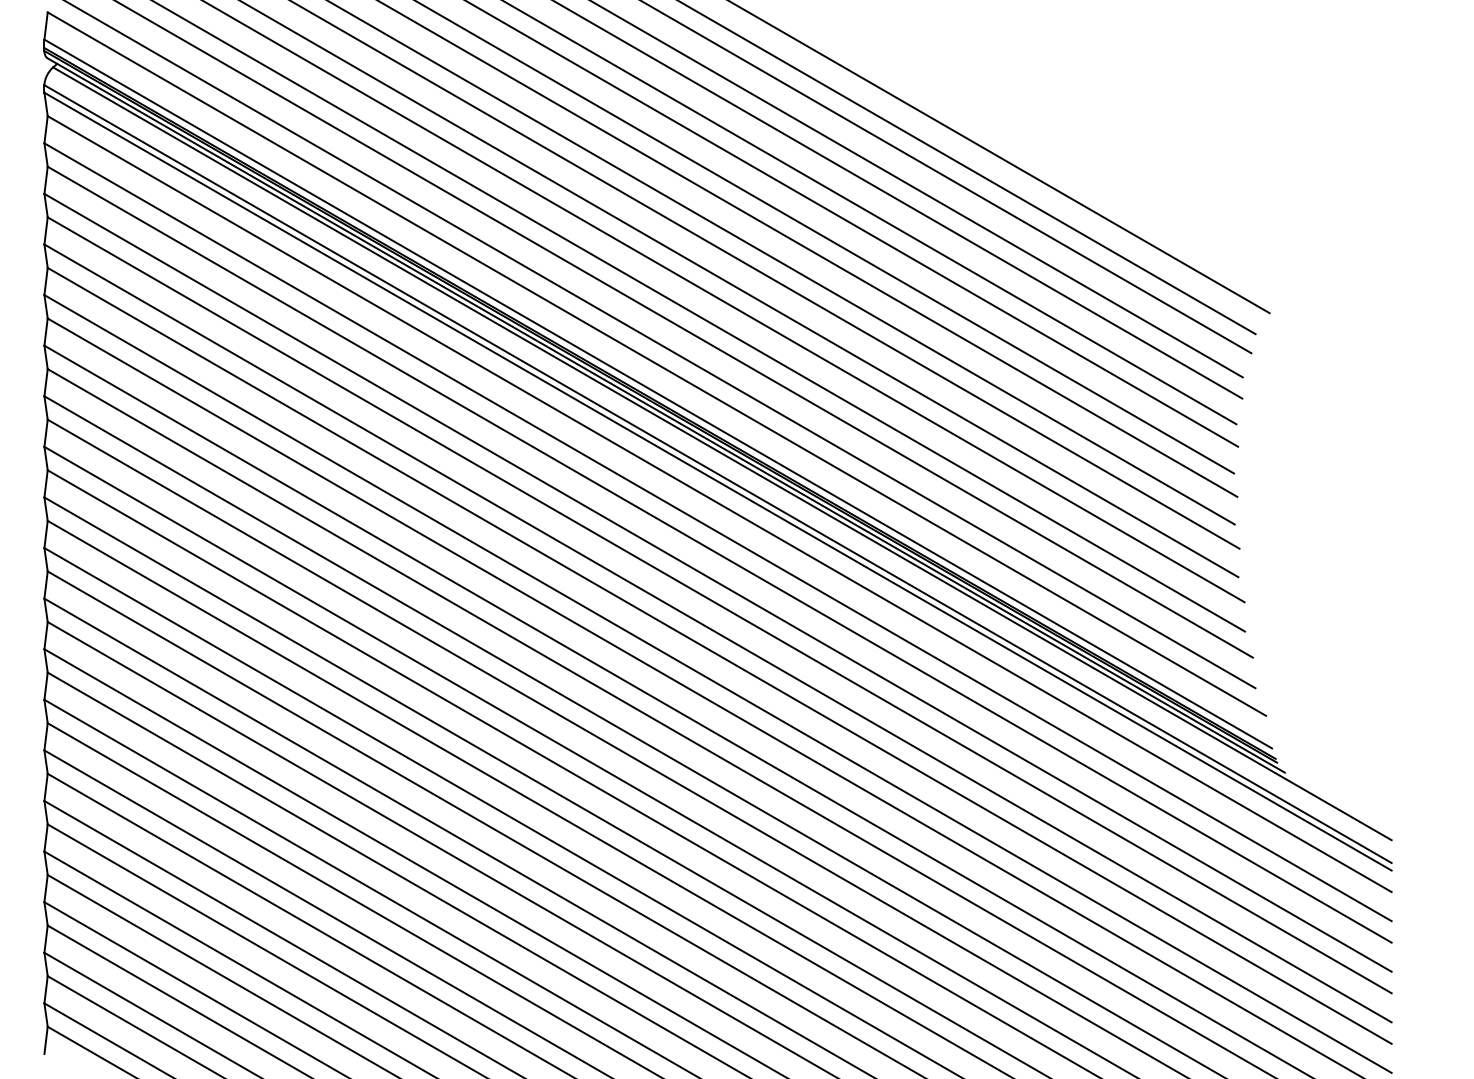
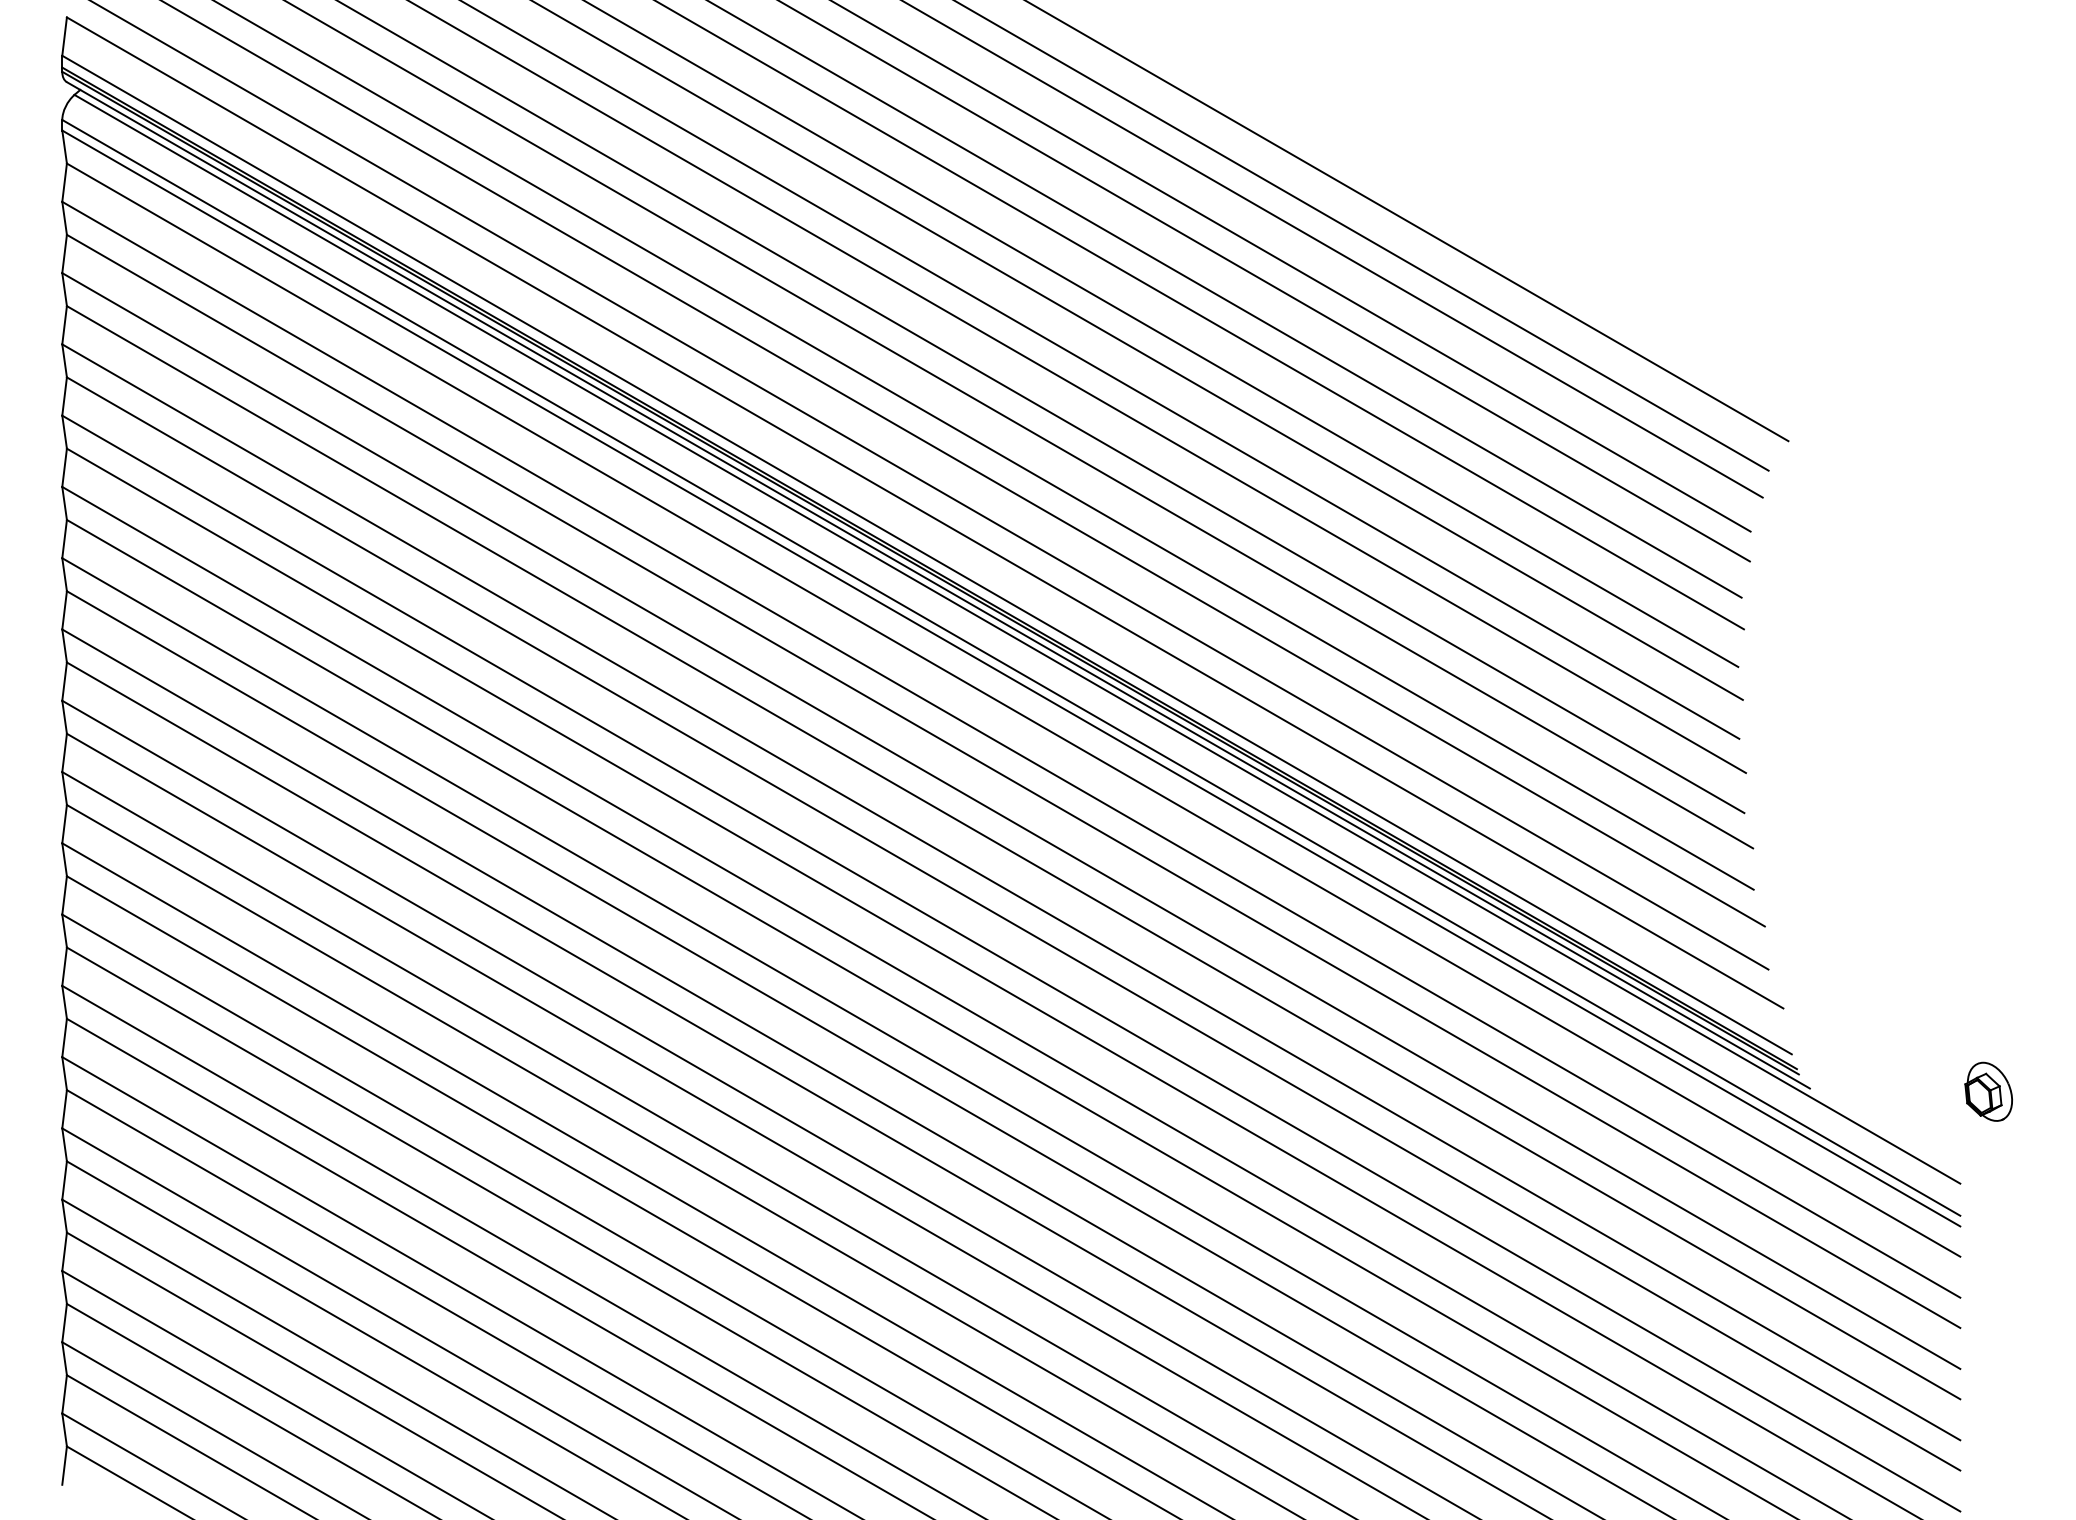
part: (1411, 774) -> (1988, 1091), added

